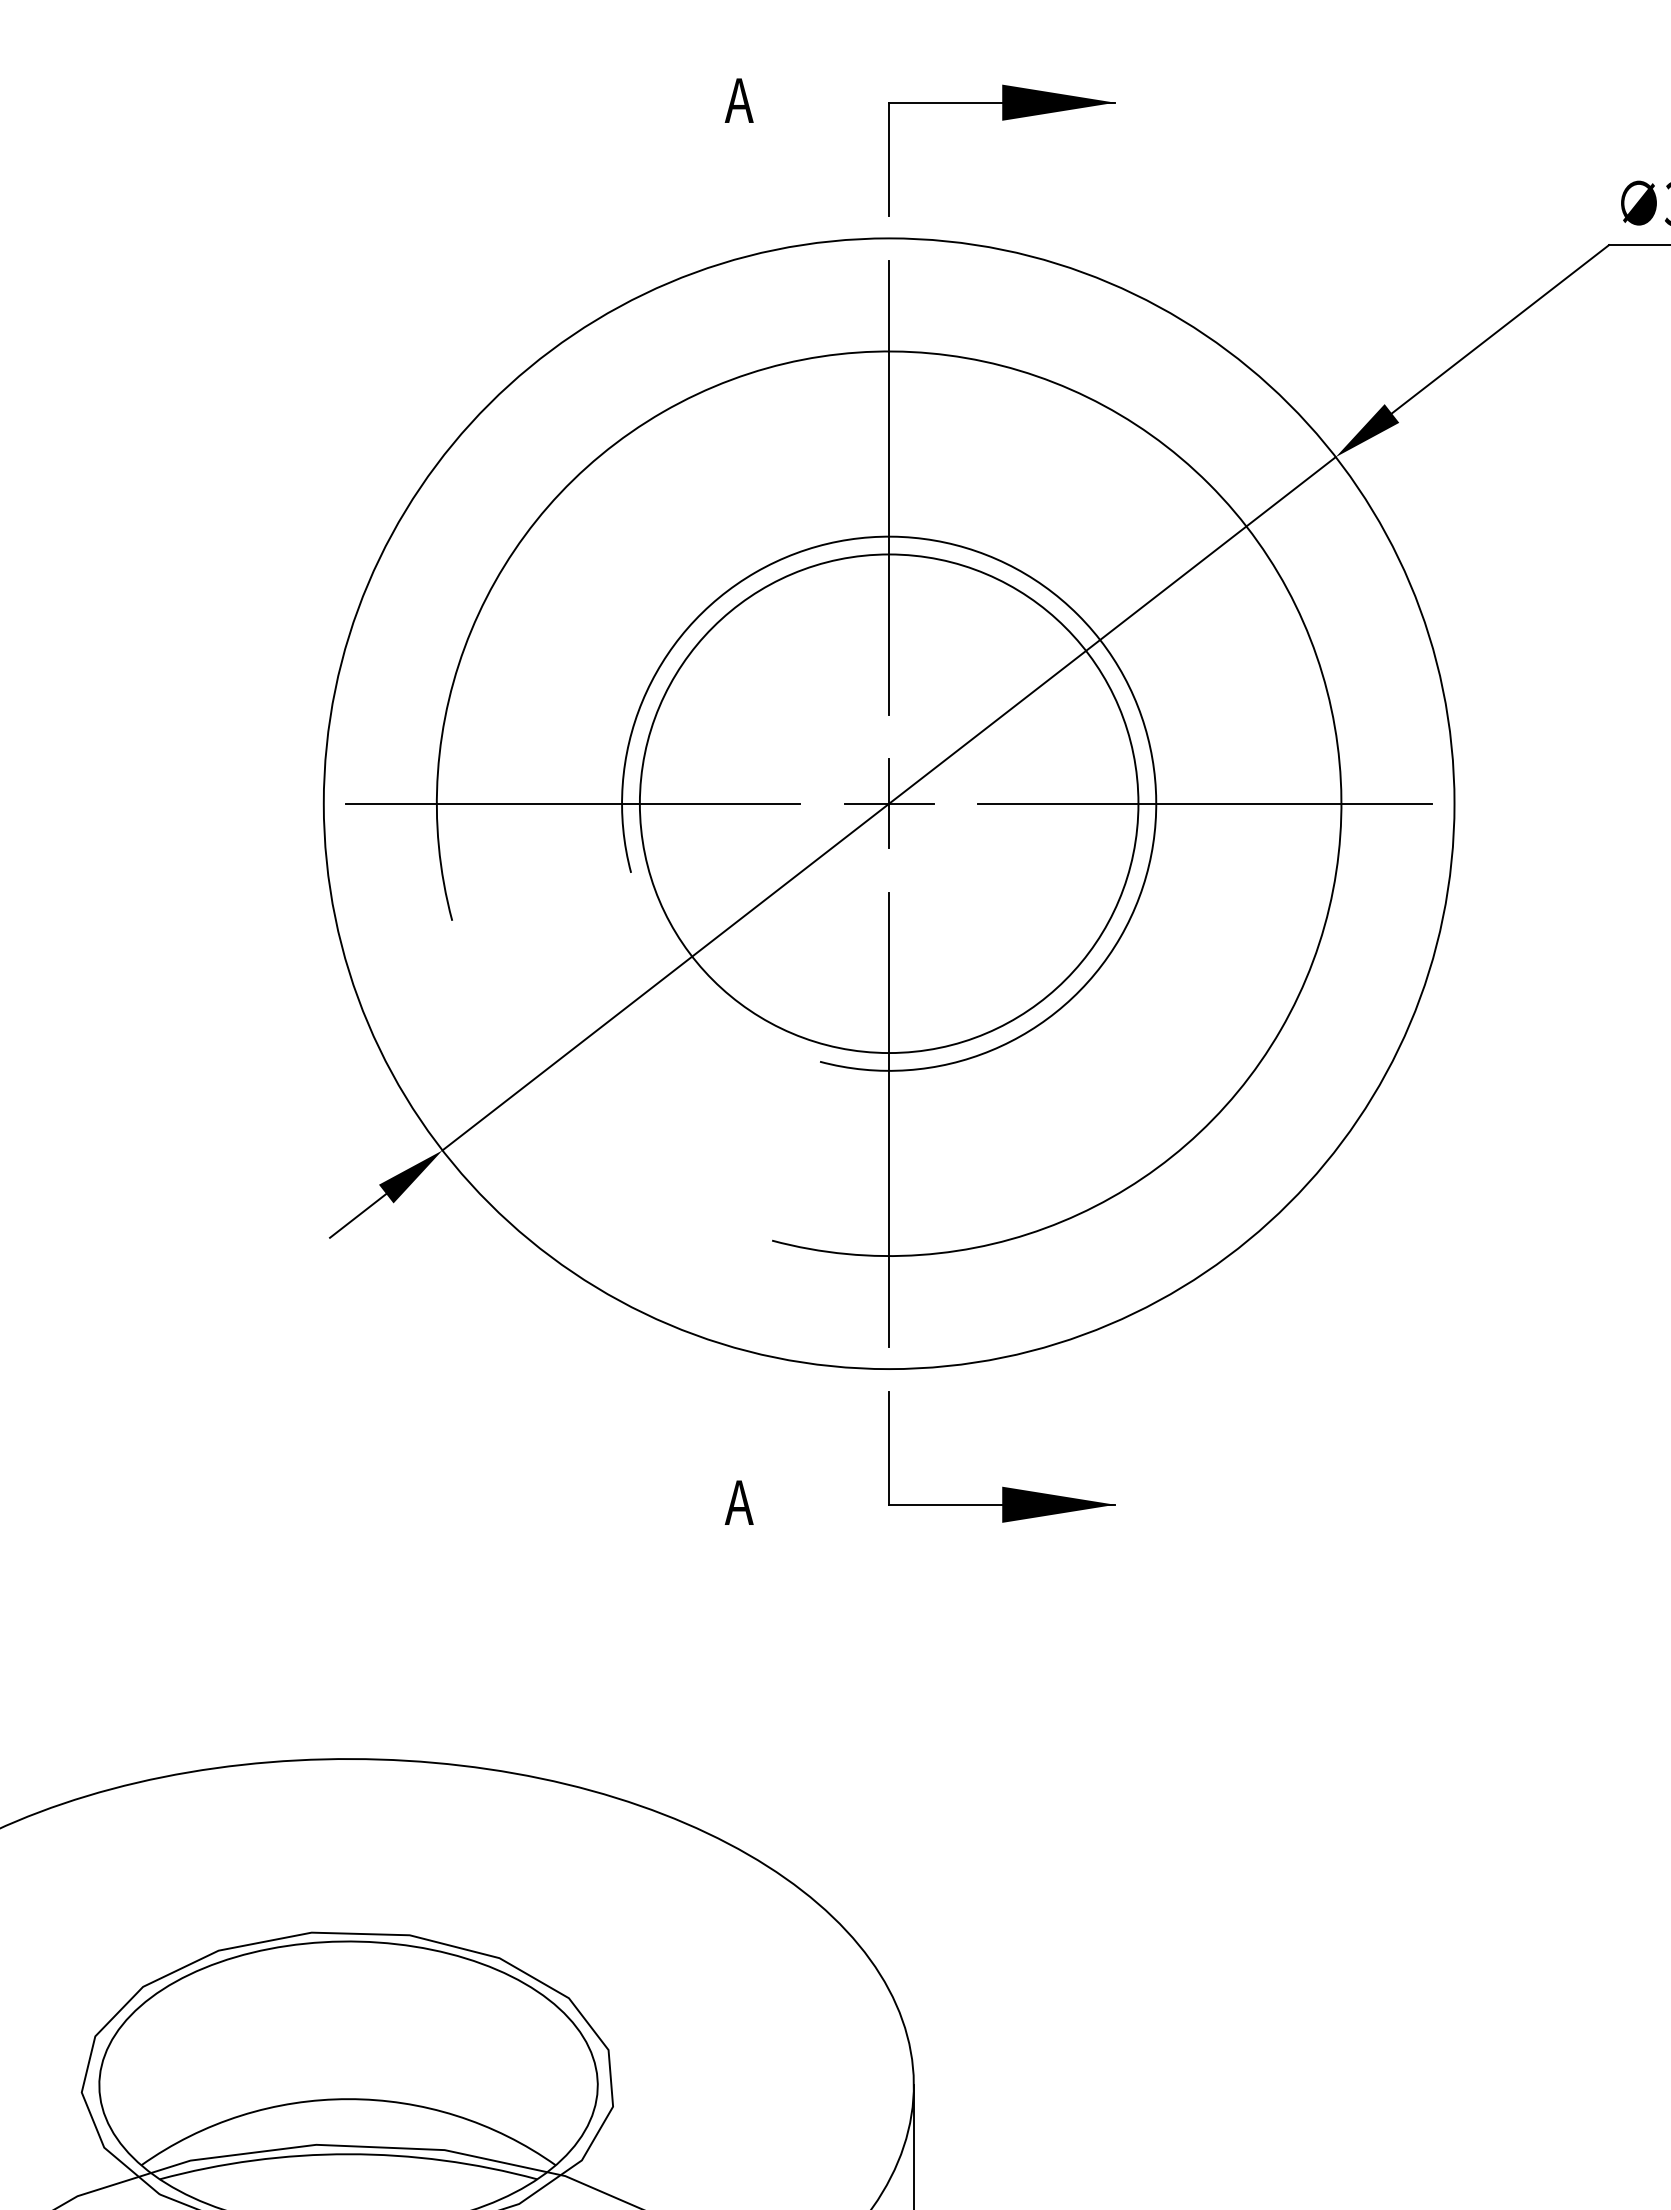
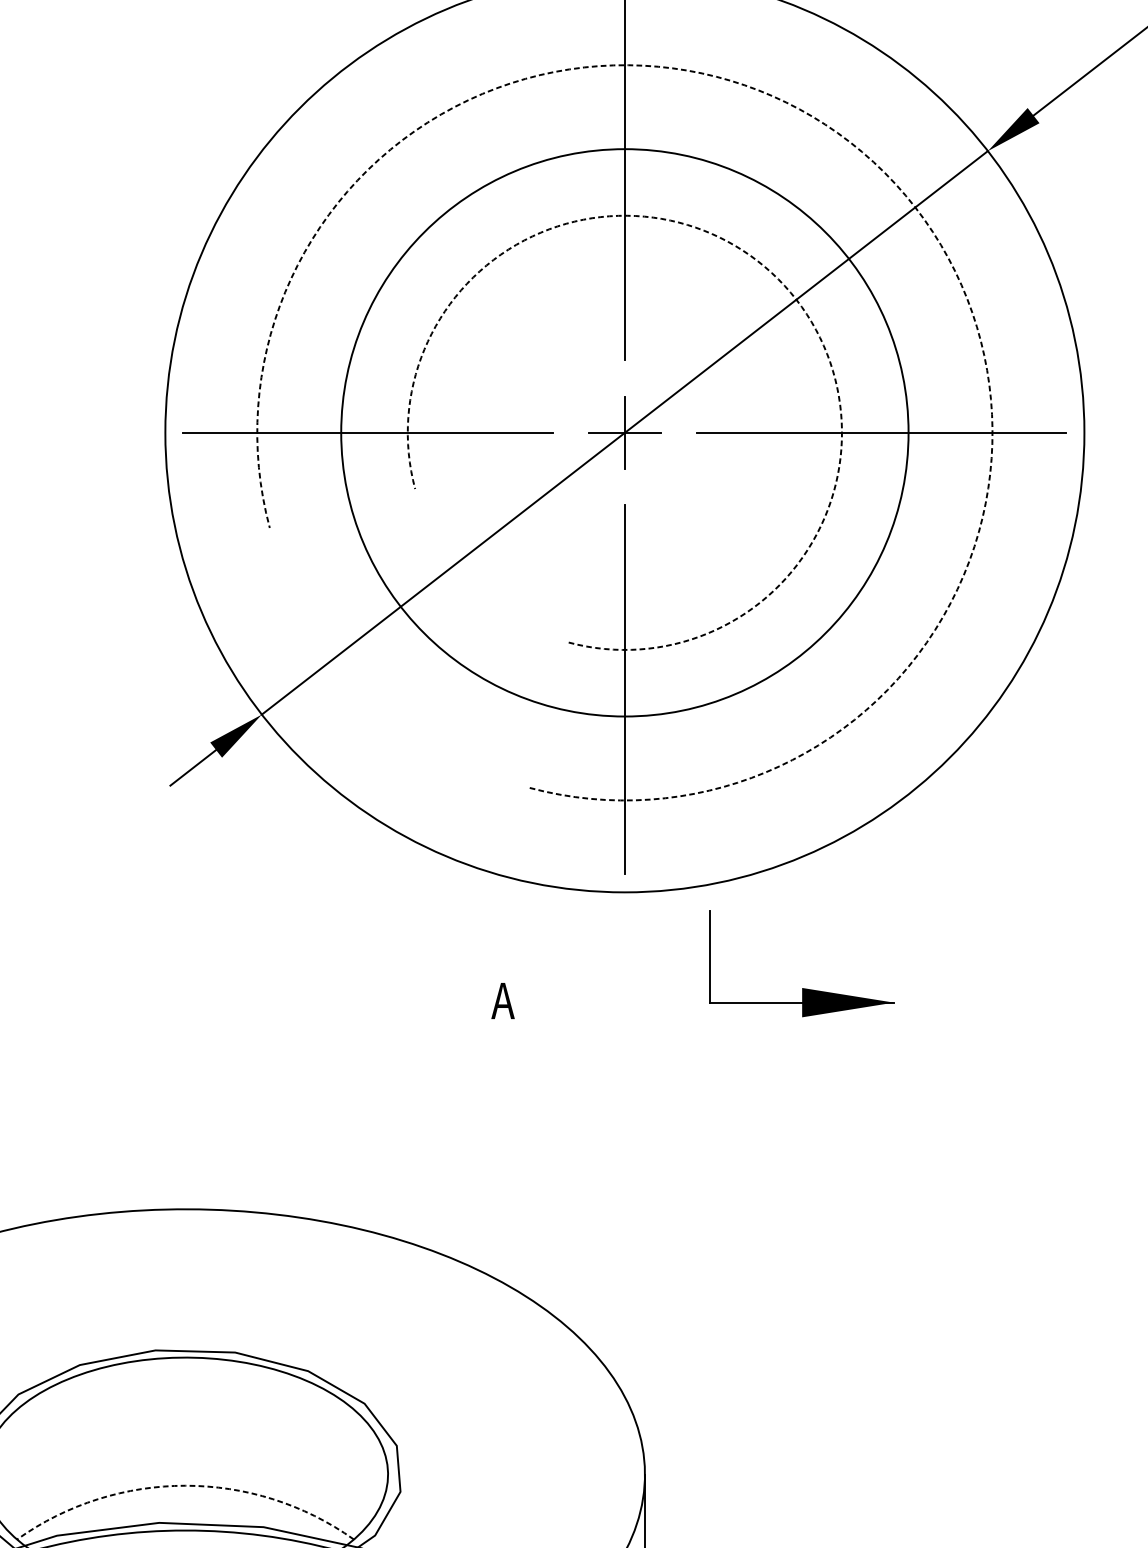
arc: (1208, 483) -> (884, 172), solid -> dashed
arc: (1078, 614) -> (778, 279), solid -> dashed
circle: (888, 803) -> (624, 432), size x1.4
part: (1002, 1486) -> (802, 987), moved
arc: (348, 2099) -> (185, 1486), solid -> dashed

